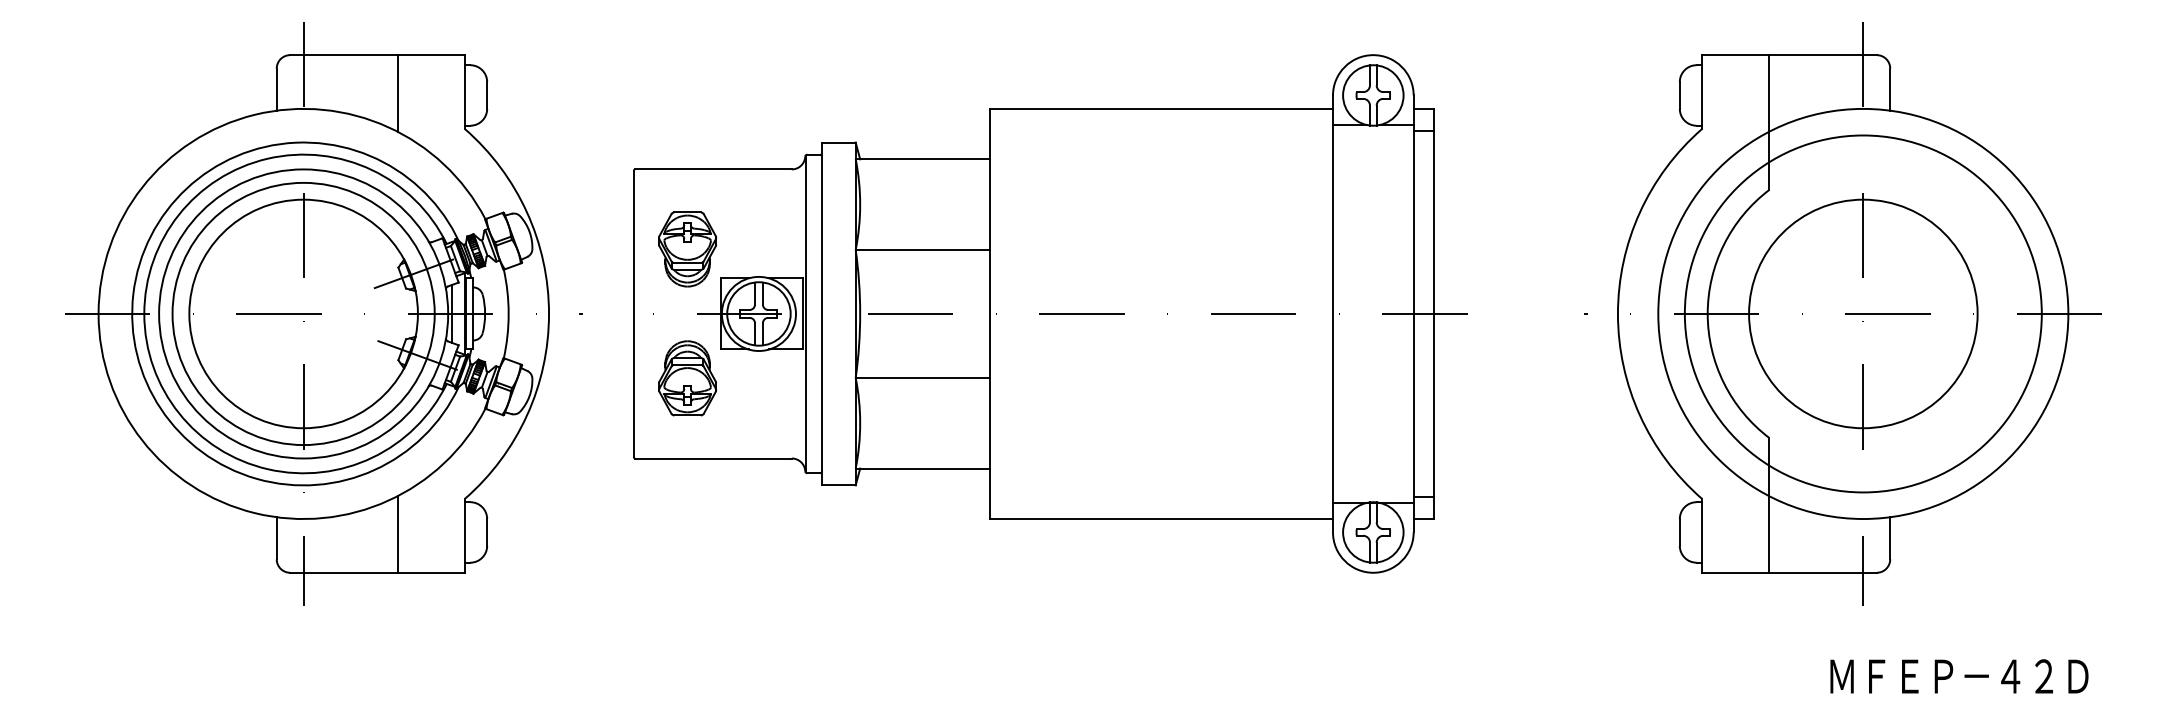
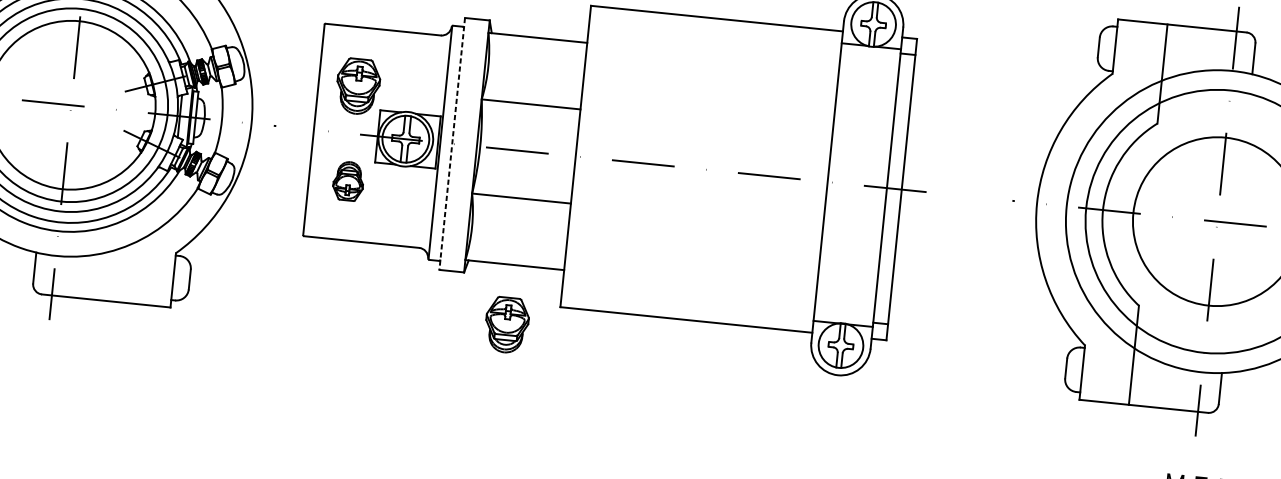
line: (822, 314) -> (452, 144), solid -> dashed
part: (687, 378) -> (348, 181), size x0.7
line: (397, 534) -> (123, 274), removed
part: (920, 550) -> (506, 325), added

